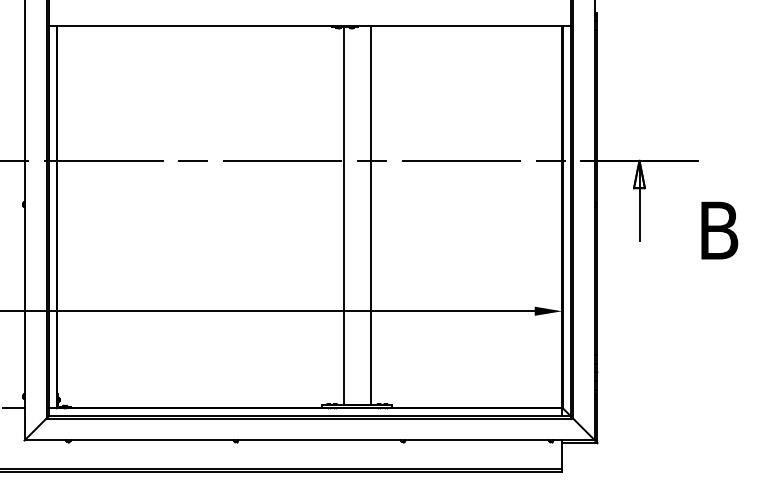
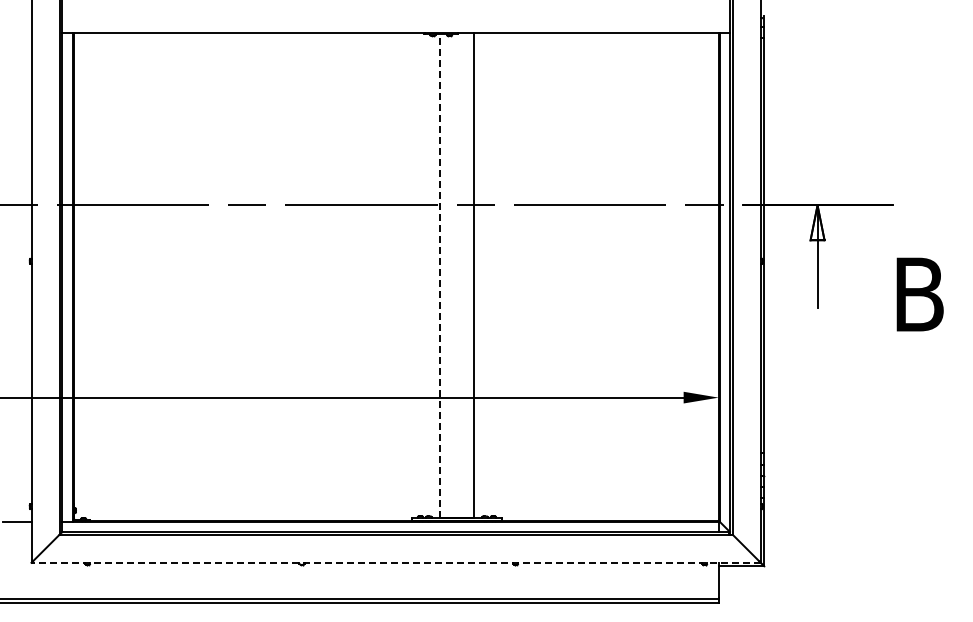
line: (344, 216) -> (440, 276), solid -> dashed
line: (310, 440) -> (396, 562), solid -> dashed

